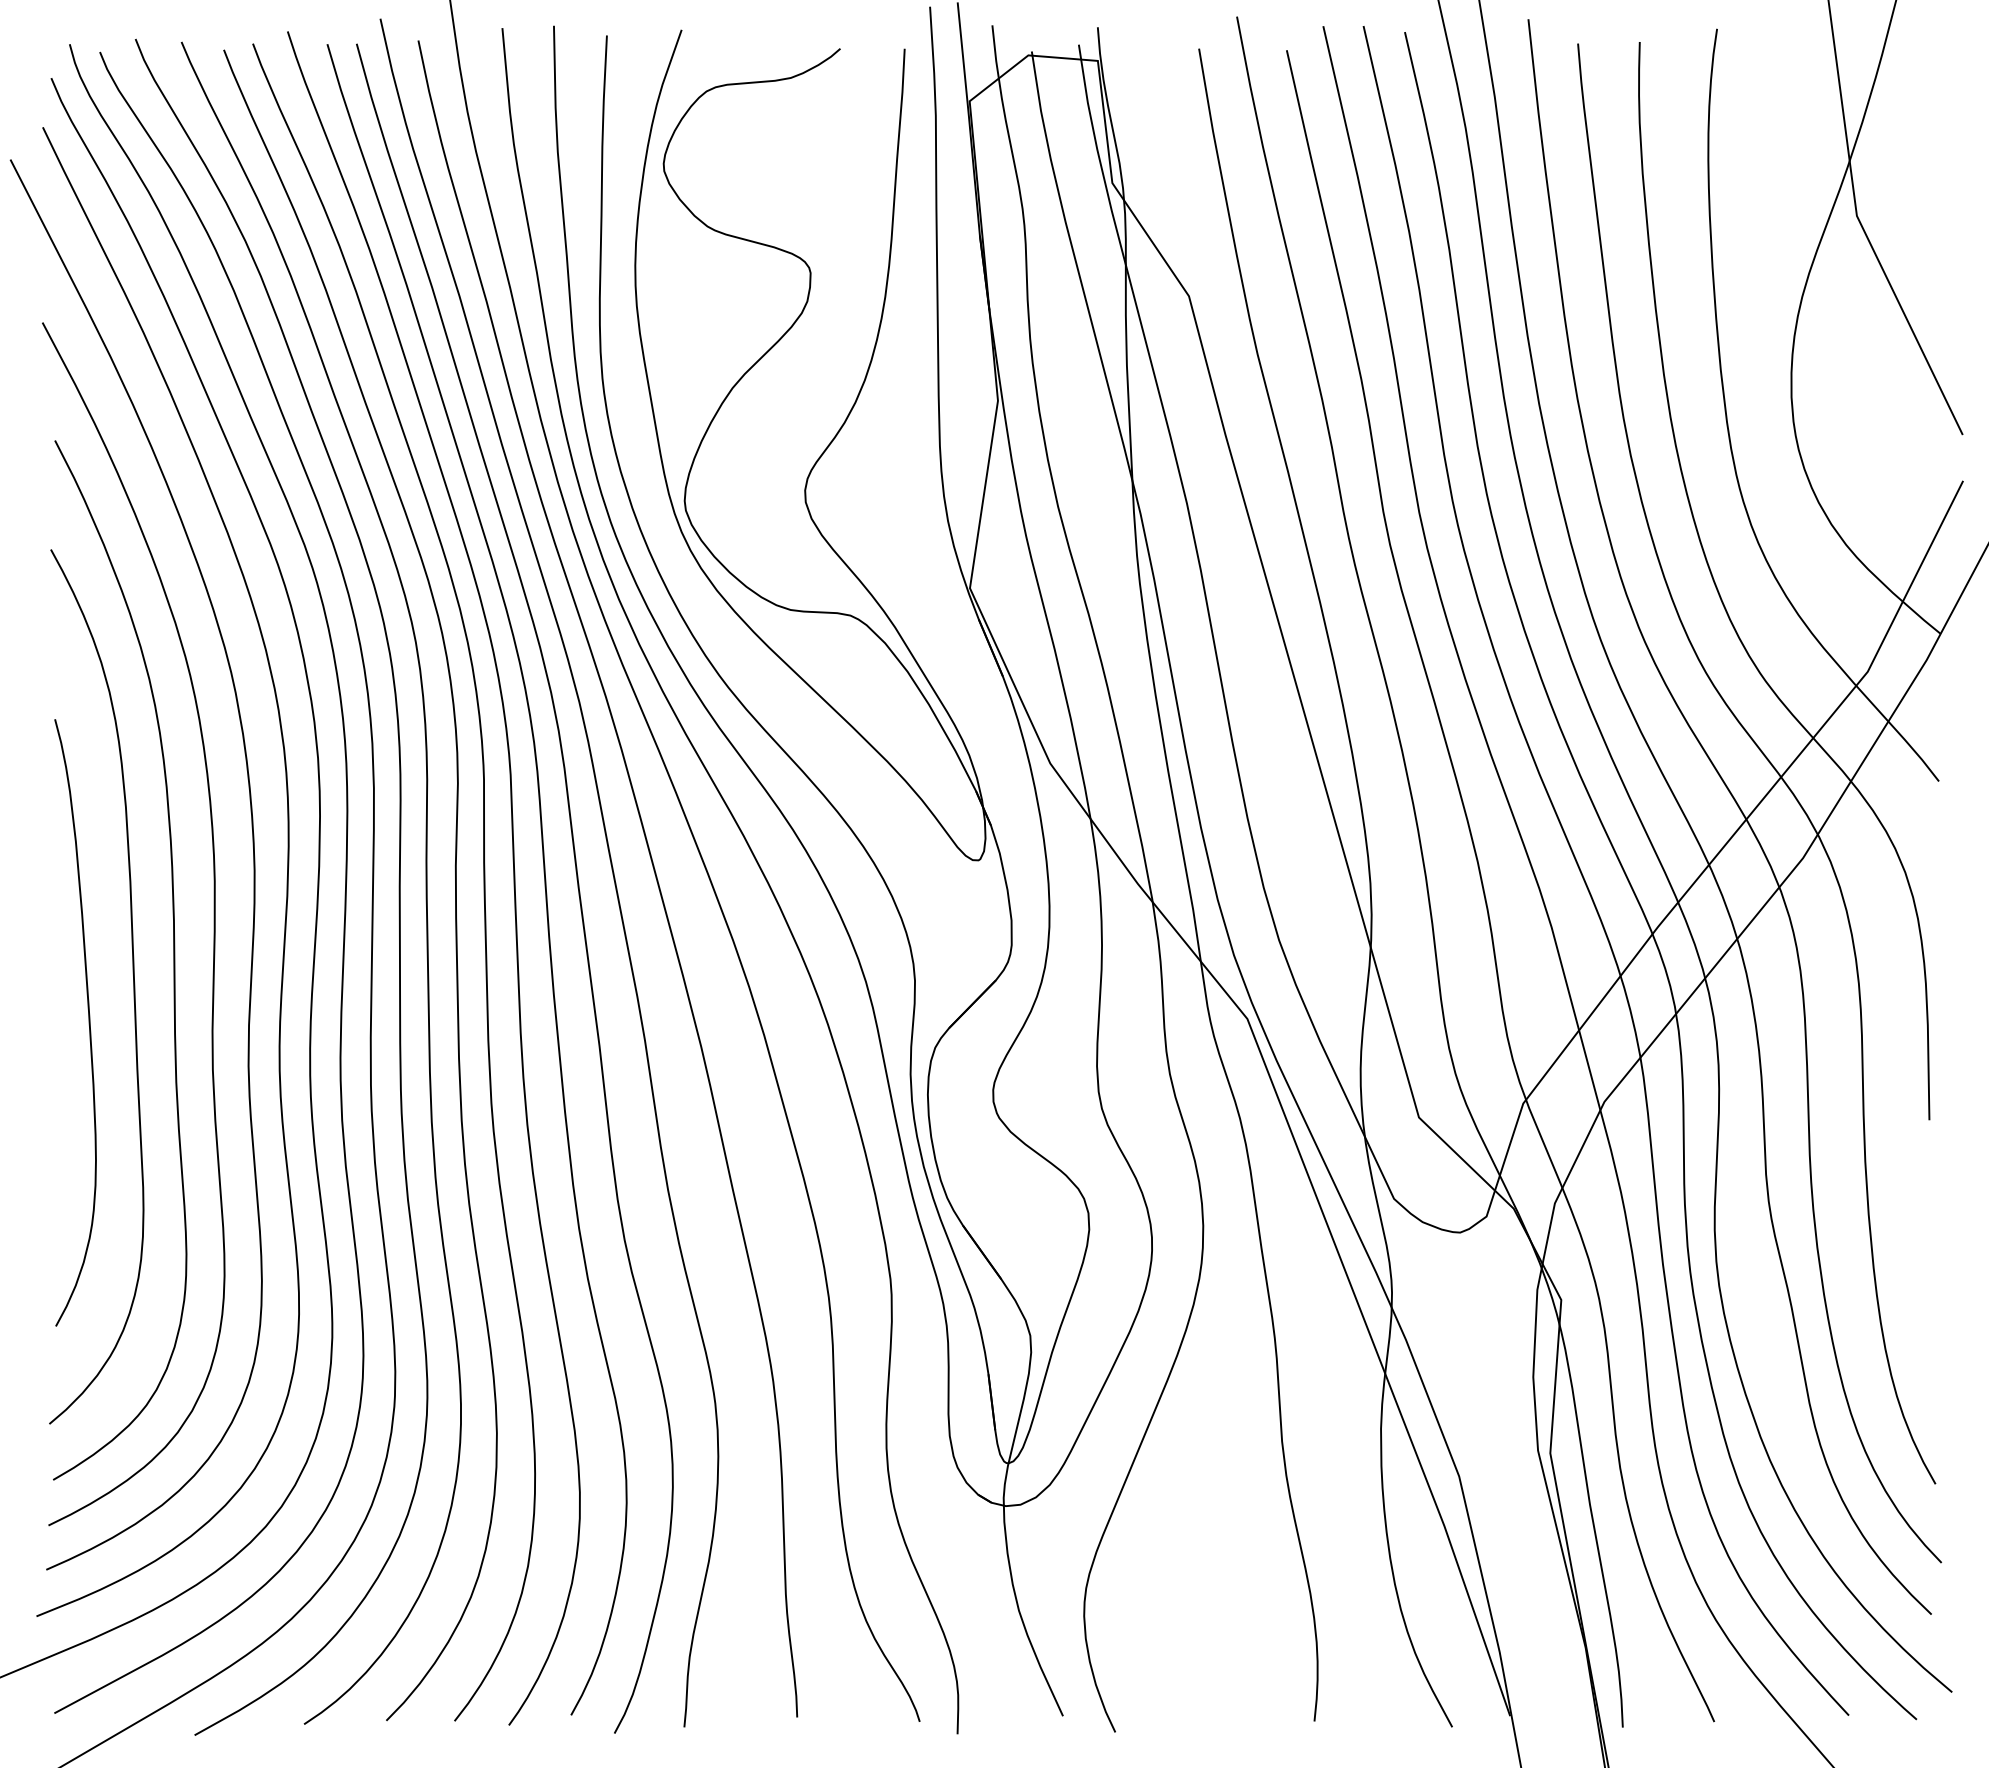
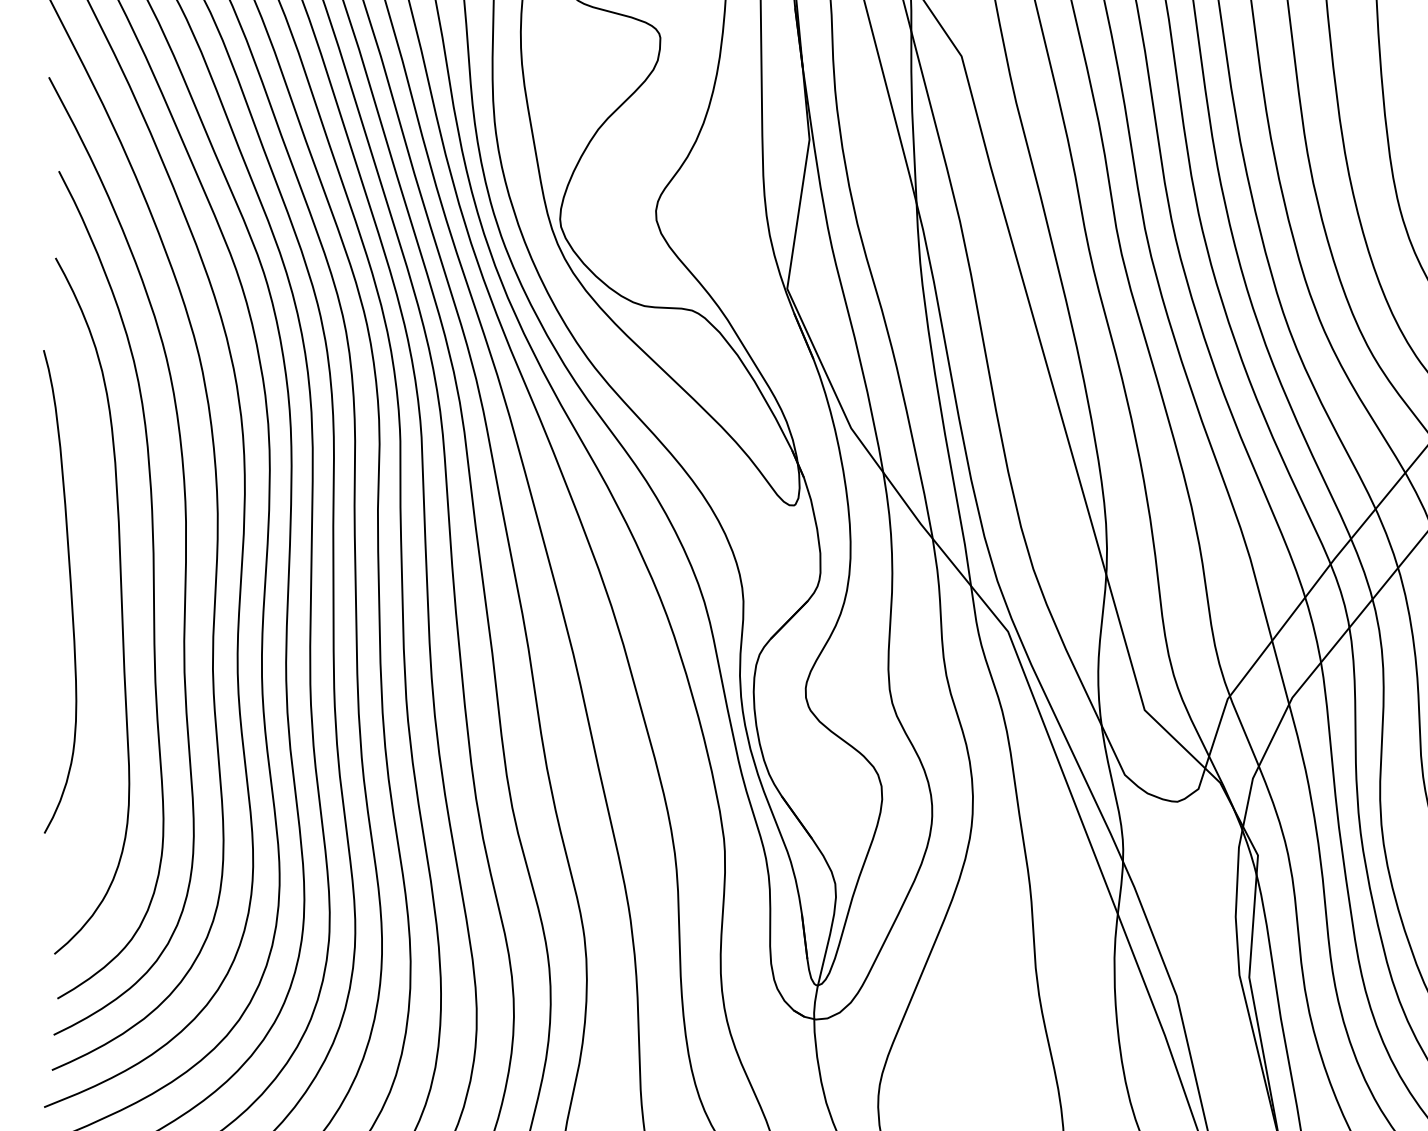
curve: (88, 1022) -> (70, 591), moved

